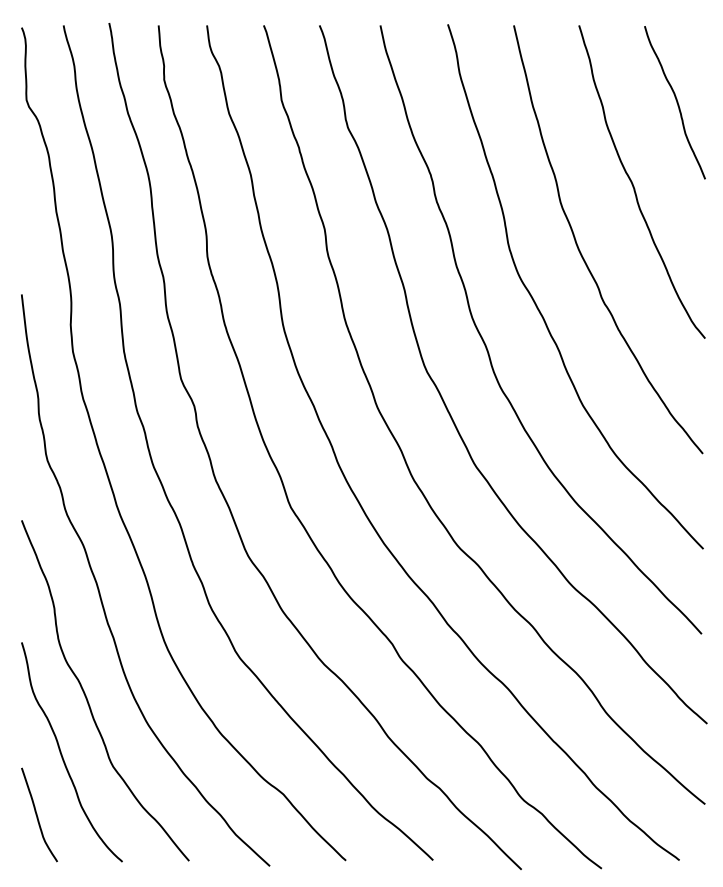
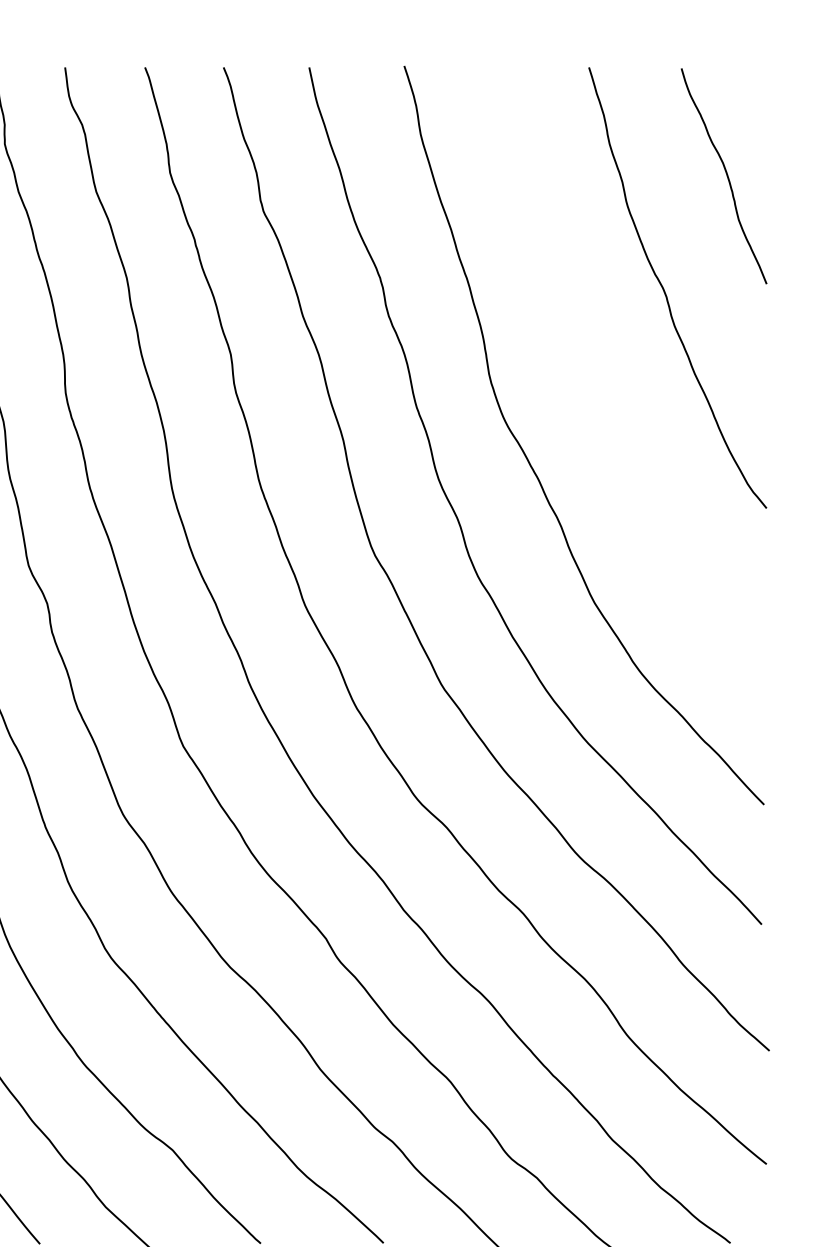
curve: (581, 252) -> (592, 387), removed

